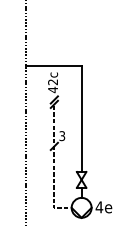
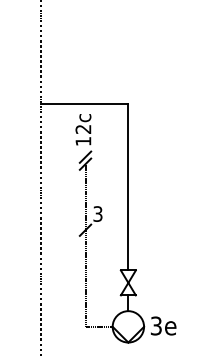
text: (52, 89) -> (82, 140), 42c -> 12c
text: (99, 207) -> (156, 326), 4e -> 3e

